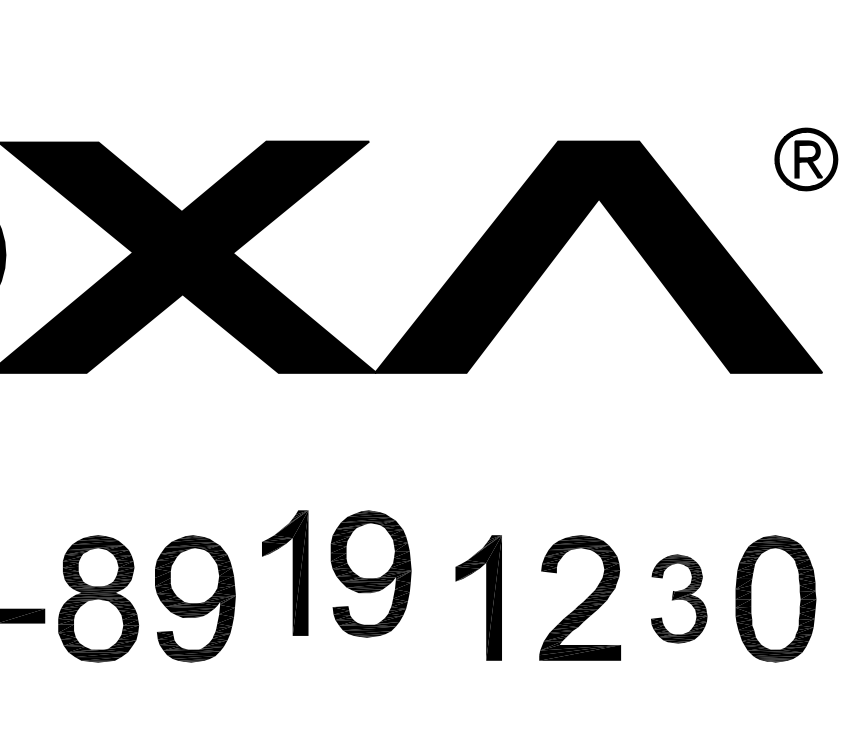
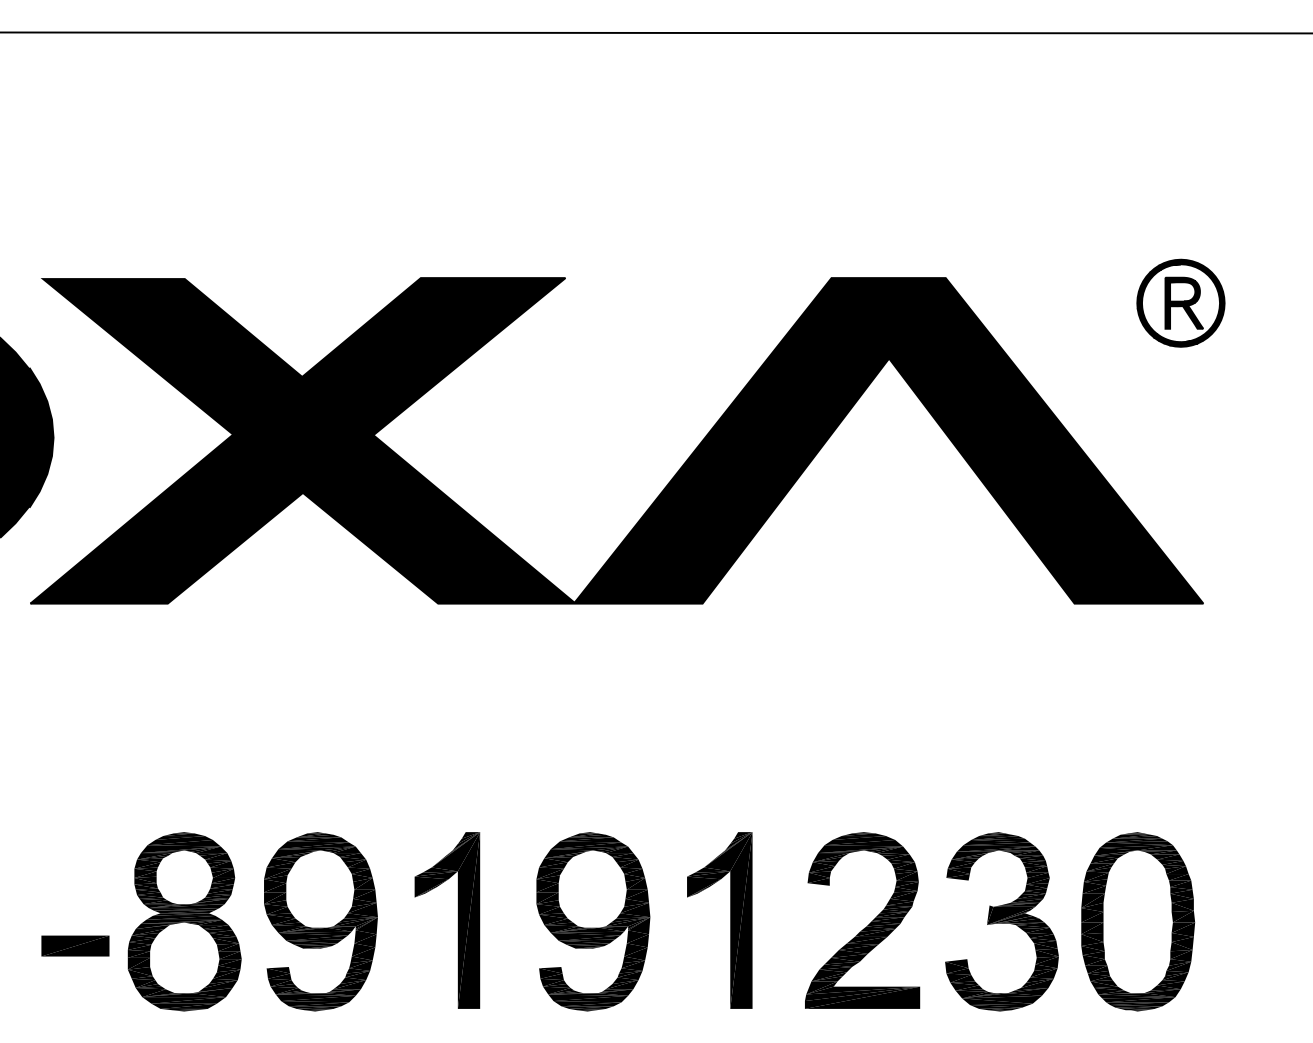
part: (292, 573) -> (457, 920), moved
part: (371, 573) -> (593, 921), moved
part: (678, 598) -> (1001, 921), size x1.43

